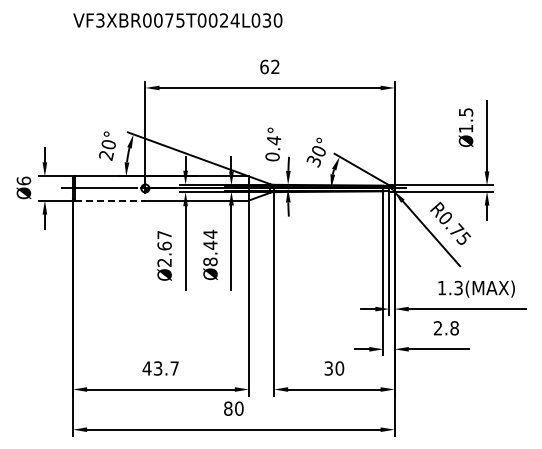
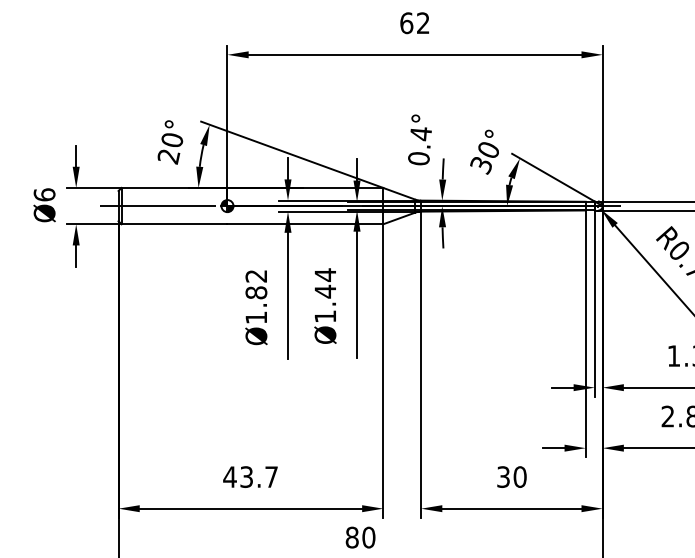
line: (110, 200) -> (174, 224), dashed -> solid
text: (164, 248) -> (256, 296), Ø2.67 -> Ø1.82
text: (210, 261) -> (325, 316), Ø8.44 -> Ø1.44

